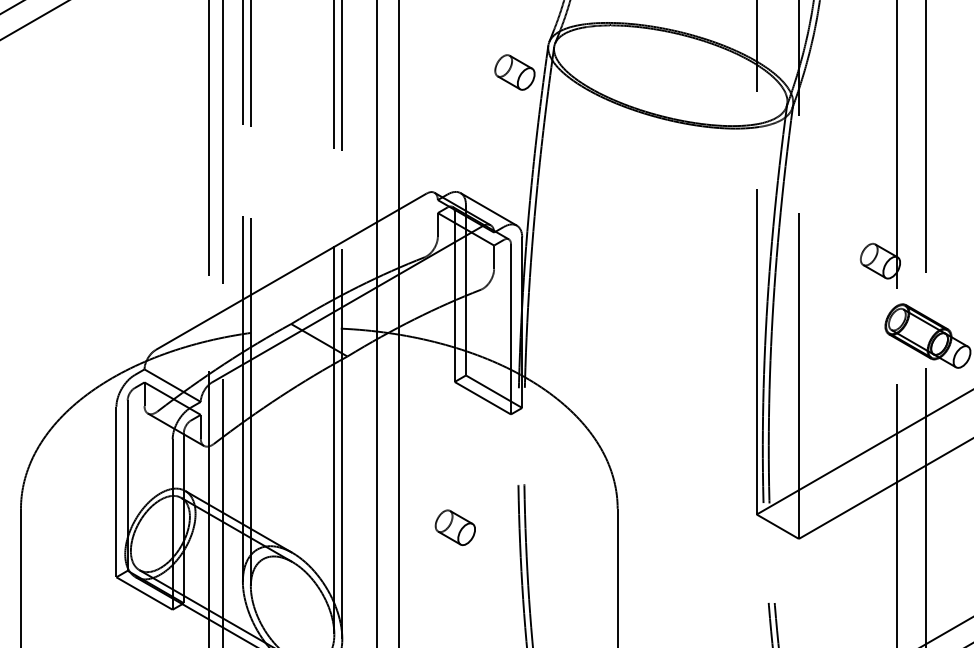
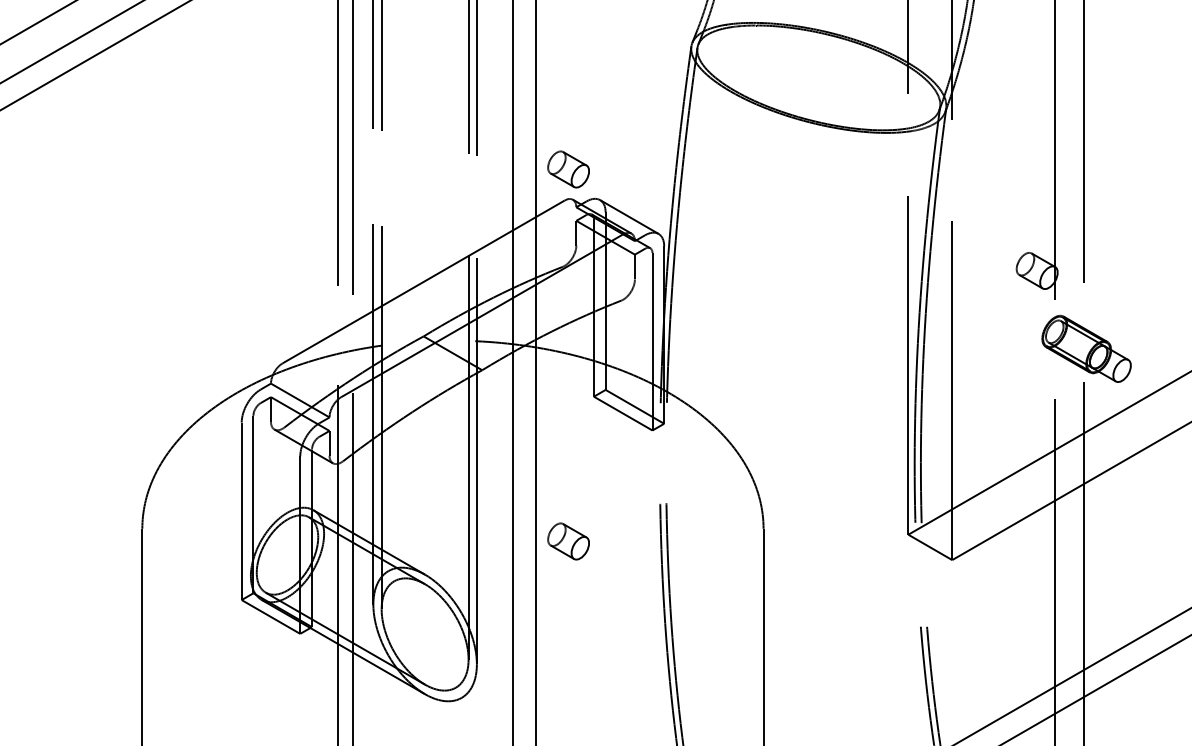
part: (514, 72) -> (568, 169), moved
part: (455, 527) -> (568, 541), moved

